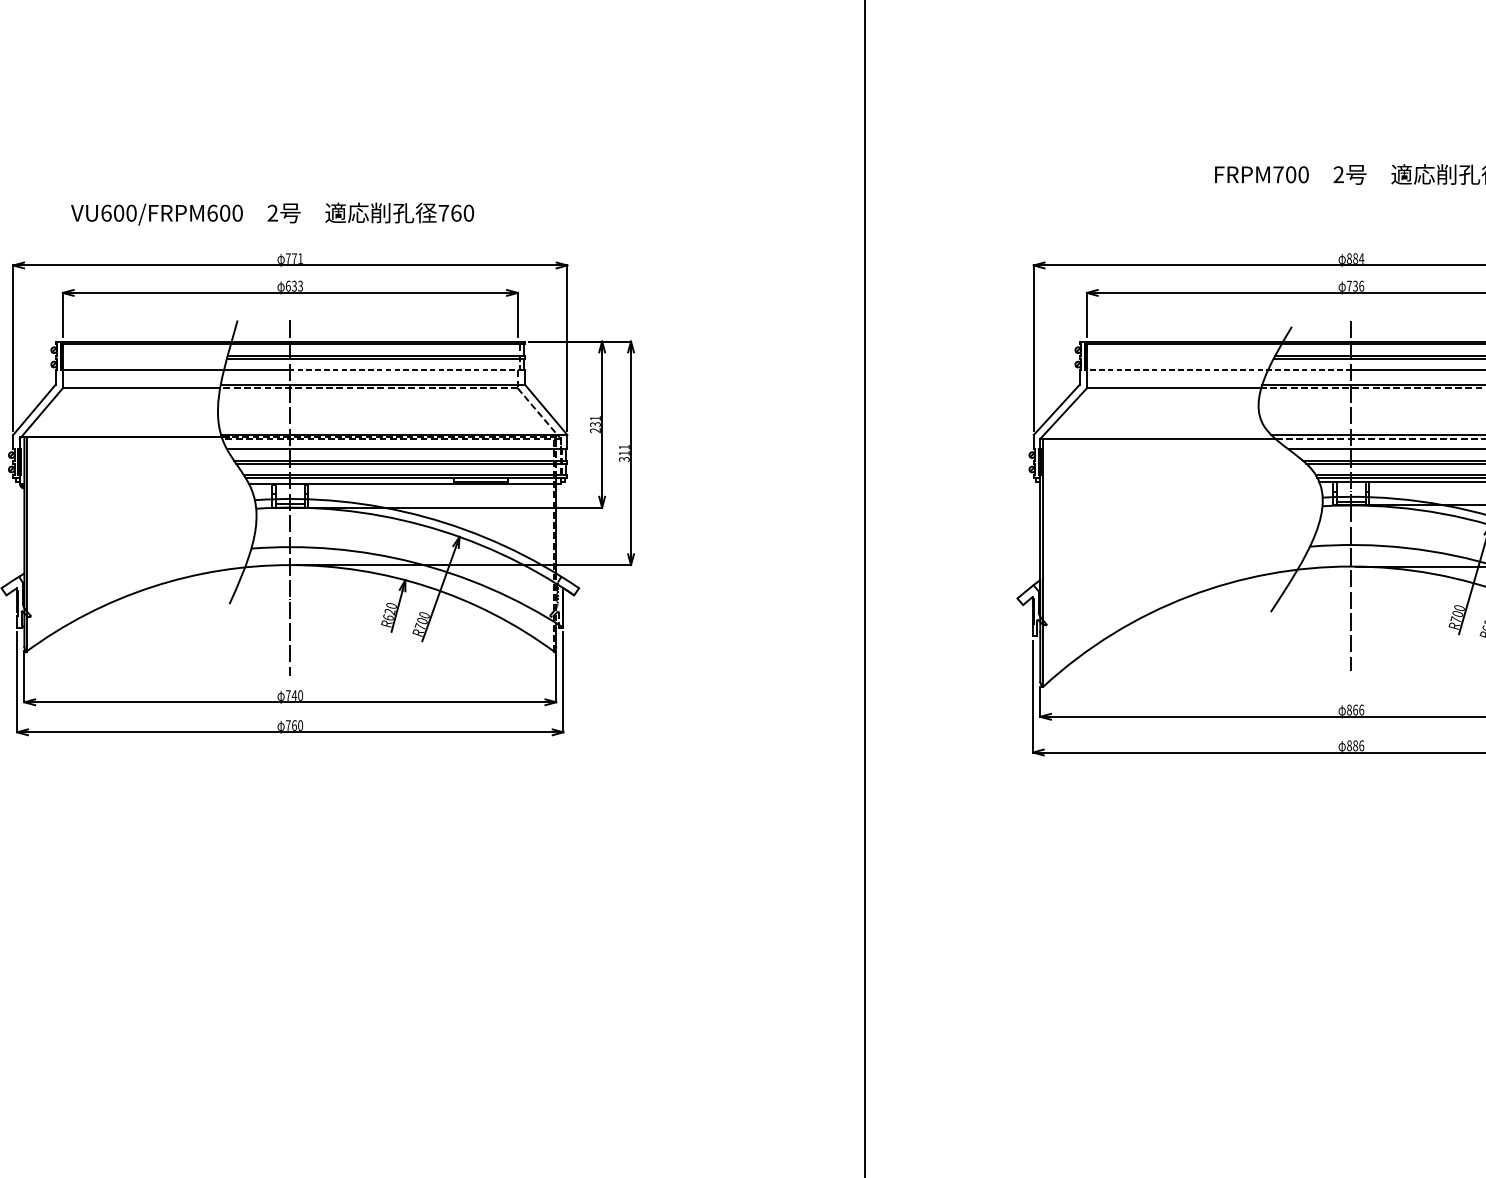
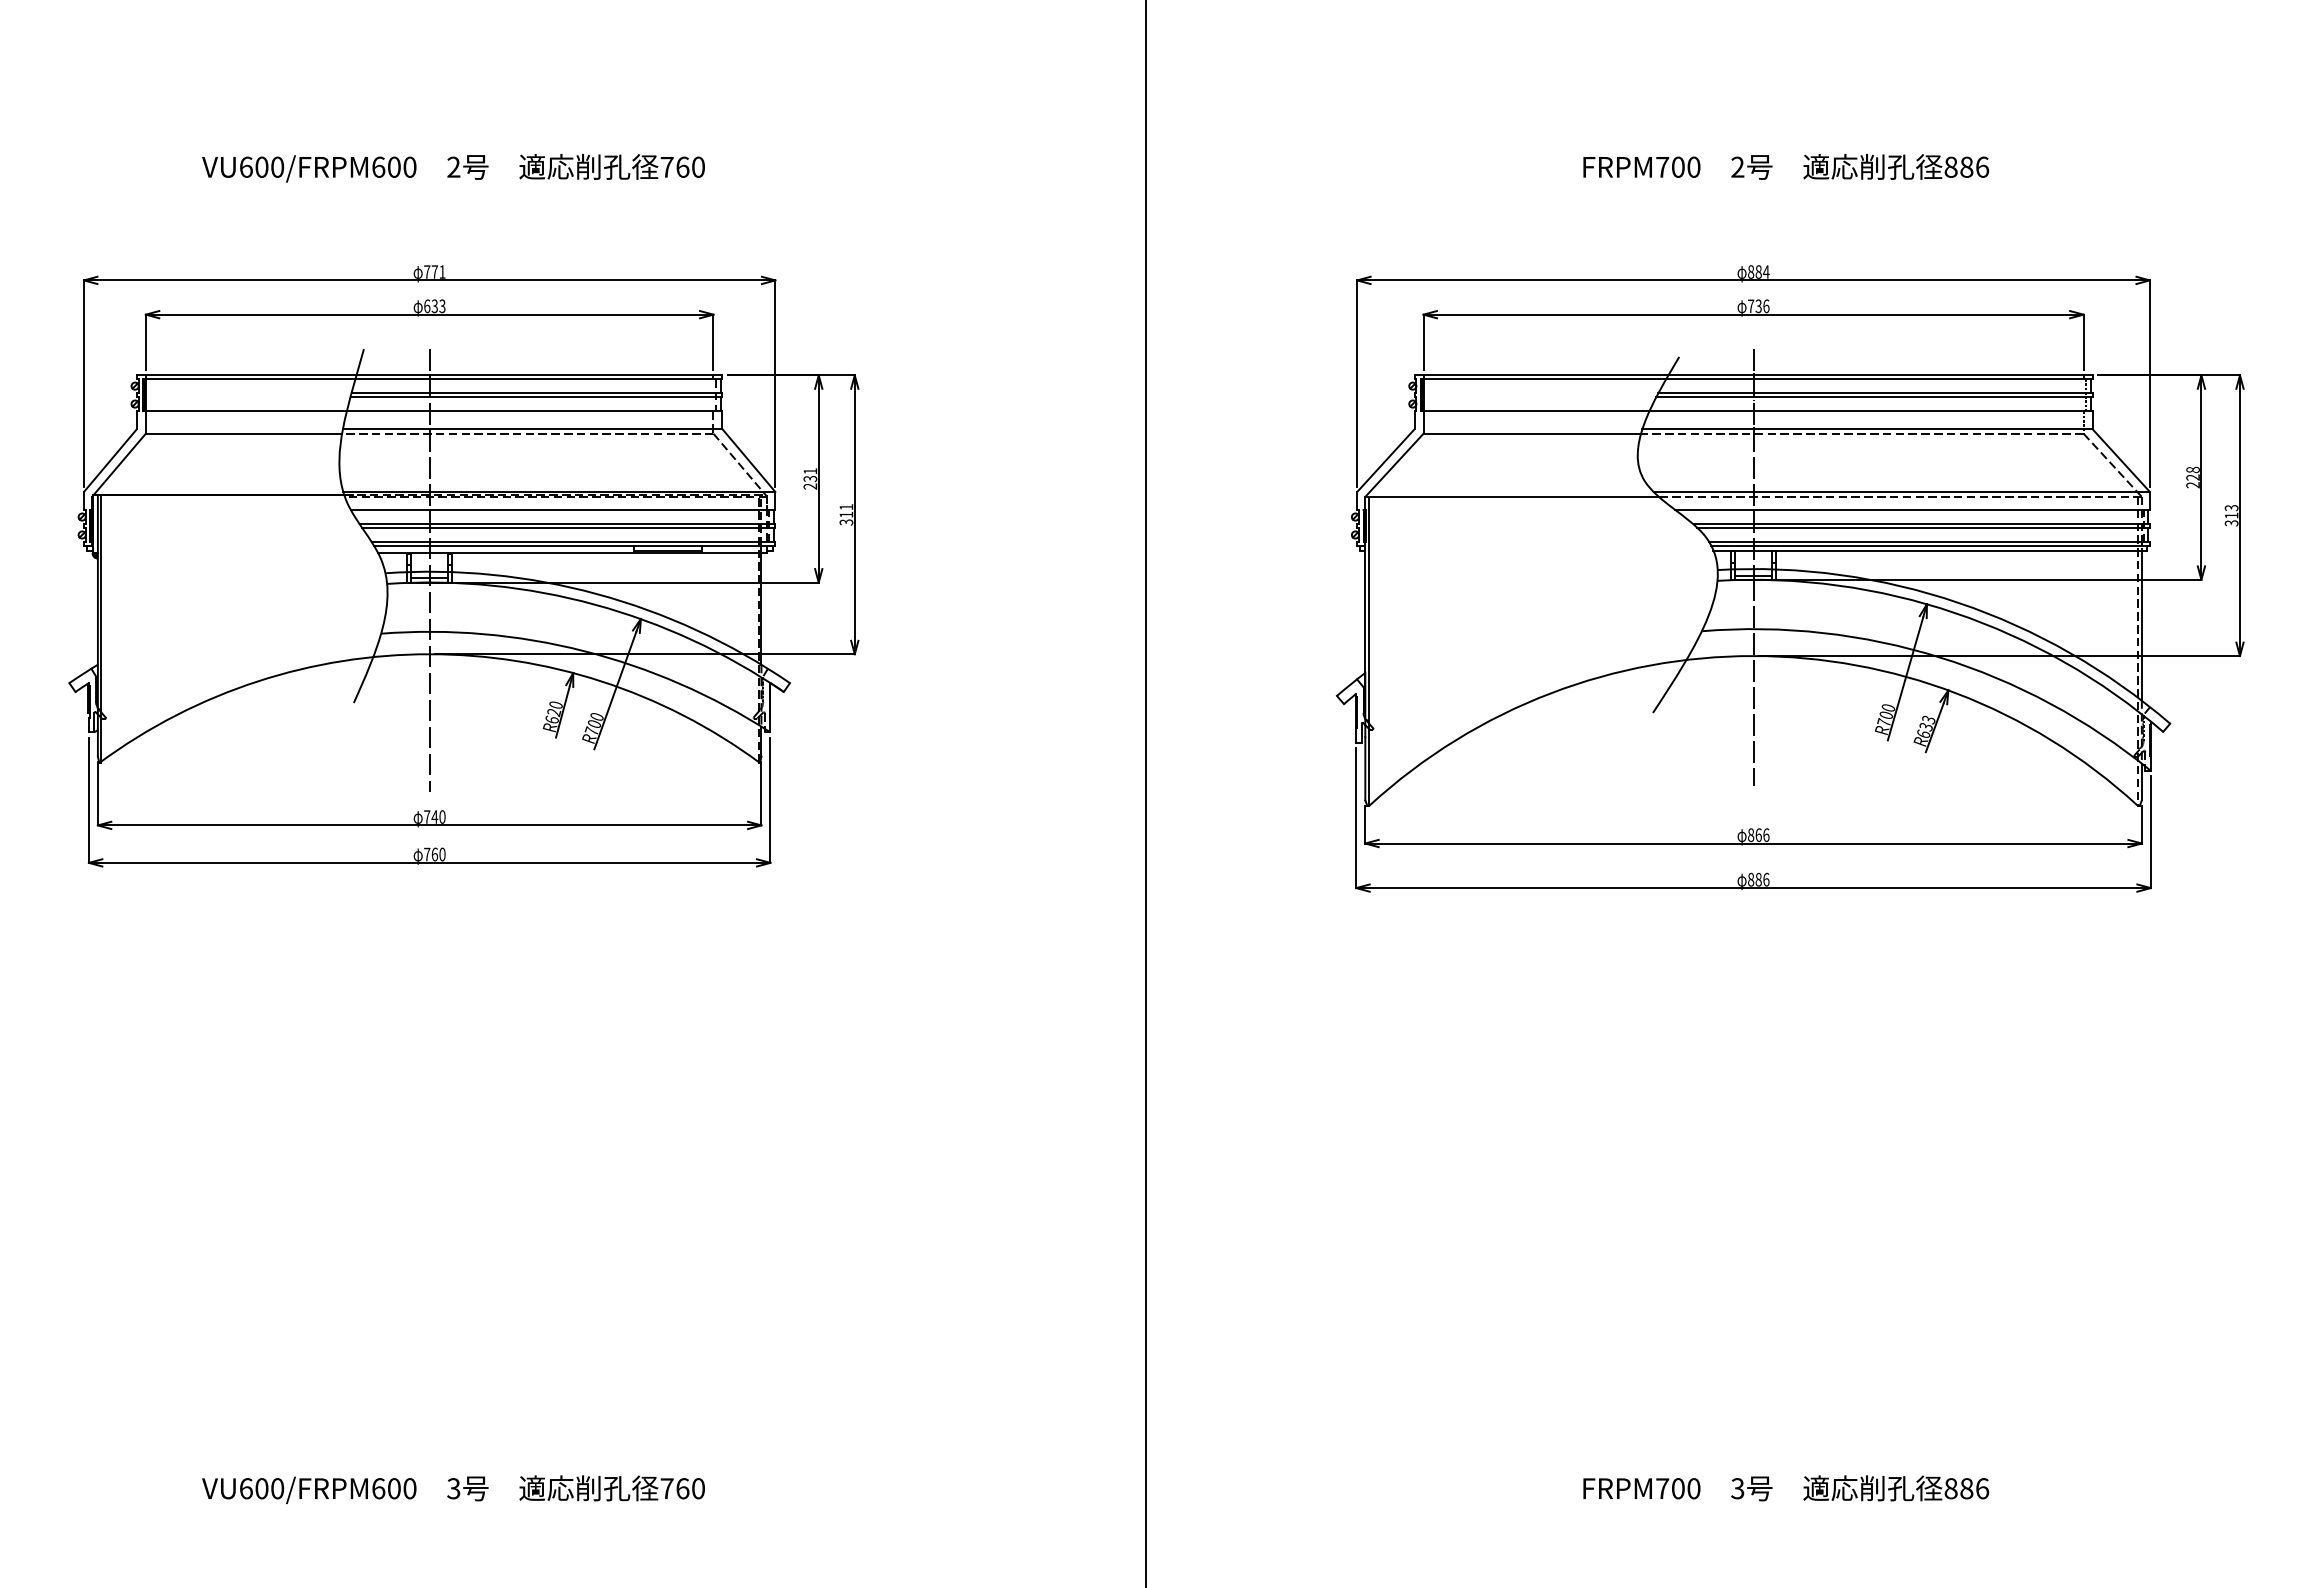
text: (272, 214) -> (453, 168), moved
line: (406, 370) -> (574, 411), dashed -> solid
line: (1217, 370) -> (1586, 411), dashed -> solid

